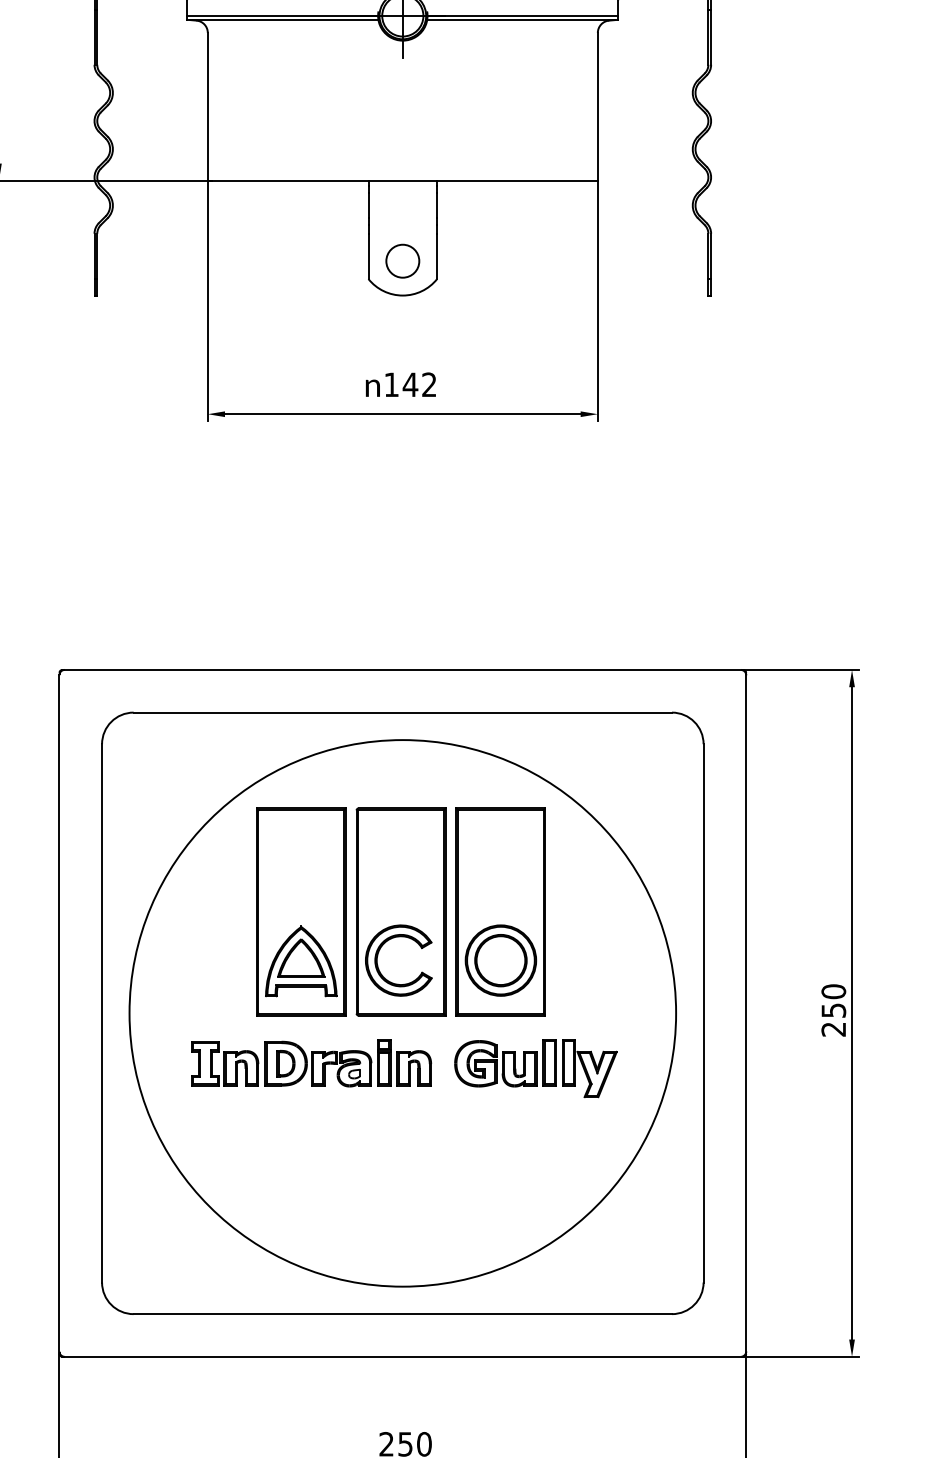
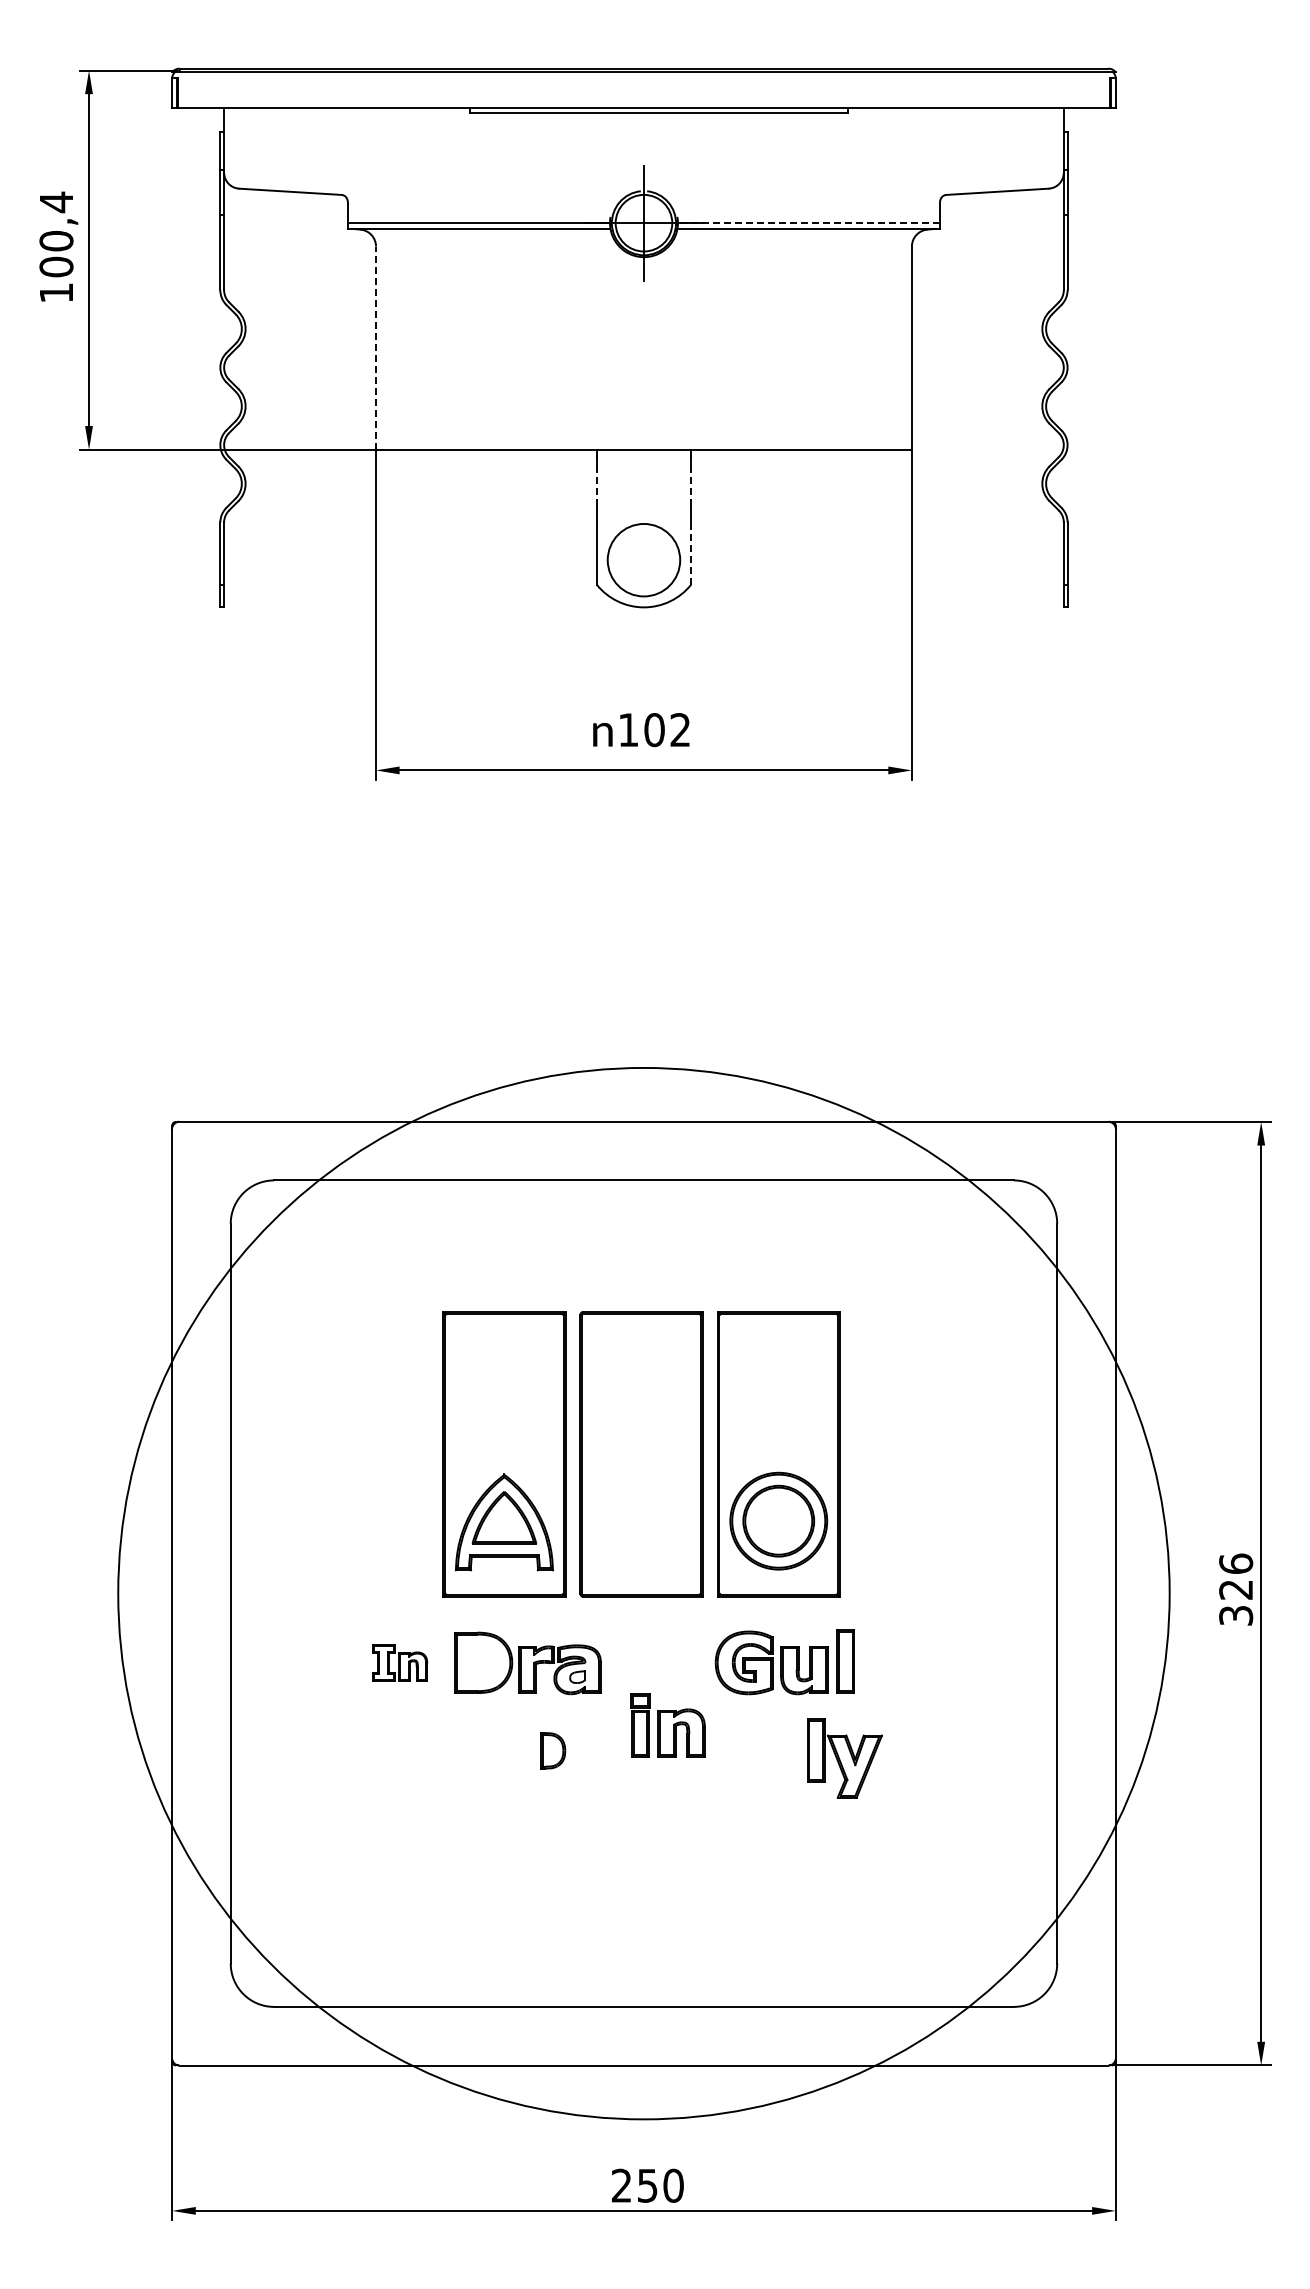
line: (522, 16) -> (808, 223), solid -> dashed
line: (208, 107) -> (376, 348), solid -> dashed
line: (368, 206) -> (596, 484), solid -> dashed
line: (437, 206) -> (691, 484), solid -> dashed
line: (437, 256) -> (691, 553), solid -> dashed
circle: (402, 260) -> (643, 559), size x1.6
text: (410, 385) -> (654, 730), 142 -> 102
part: (379, 950) -> (612, 1507), removed
text: (834, 1010) -> (1236, 1589), 250 -> 326
circle: (402, 1013) -> (643, 1593), size x1.4
part: (403, 1062) -> (667, 1725), moved
part: (224, 1063) -> (399, 1662), size x0.6
part: (286, 1063) -> (553, 1750), moved
part: (589, 1068) -> (844, 1758), moved

